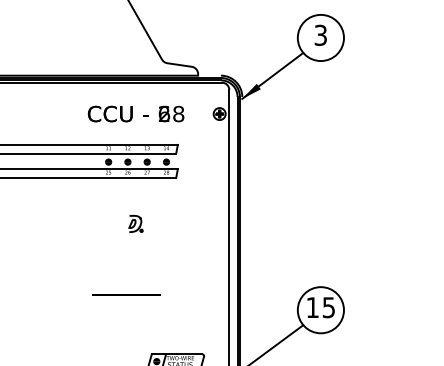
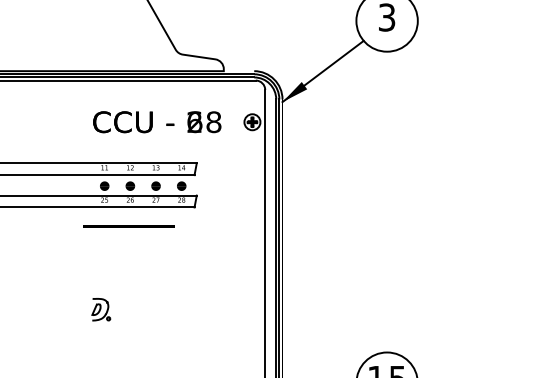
text: (135, 113) -> (156, 121), moved
part: (135, 223) -> (100, 309), moved
line: (126, 294) -> (128, 225), moved

